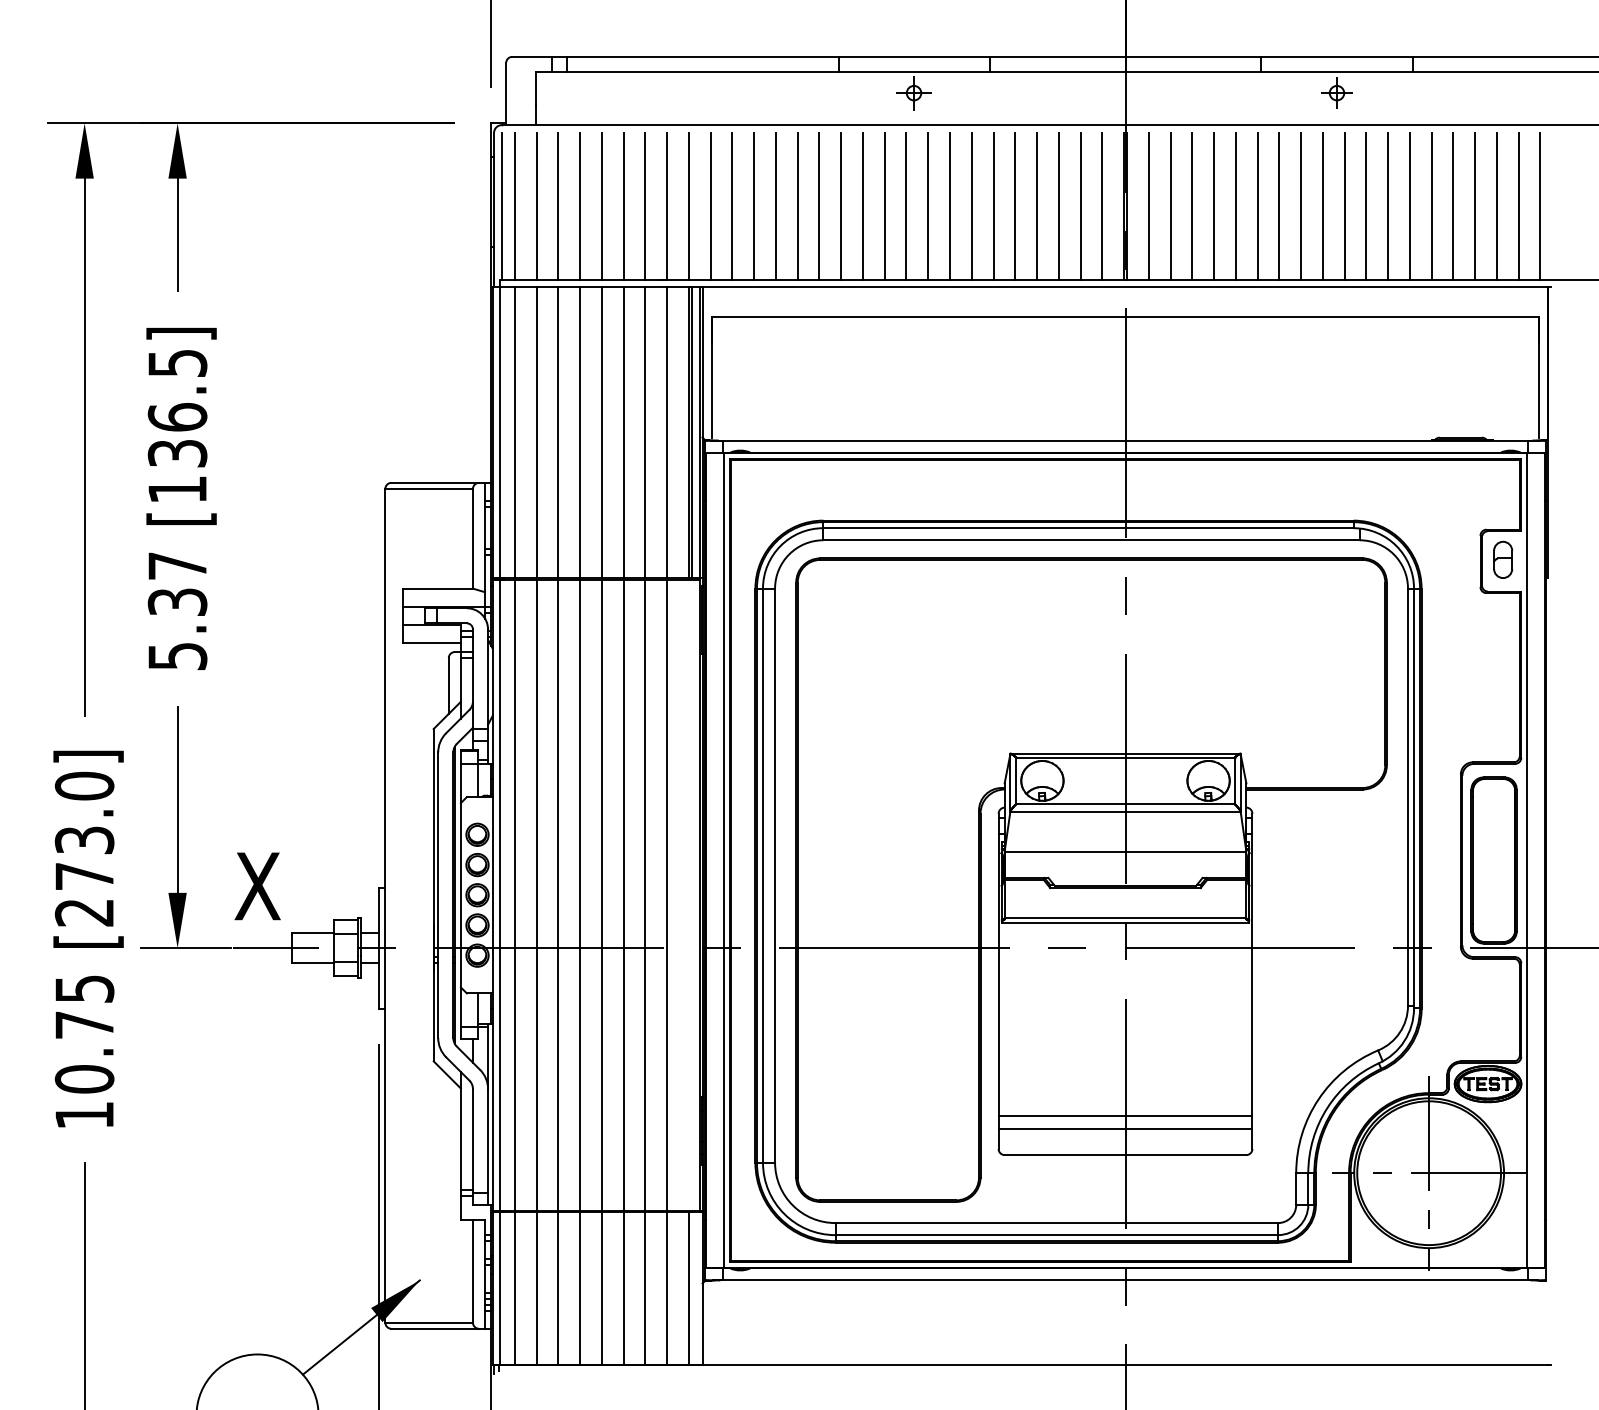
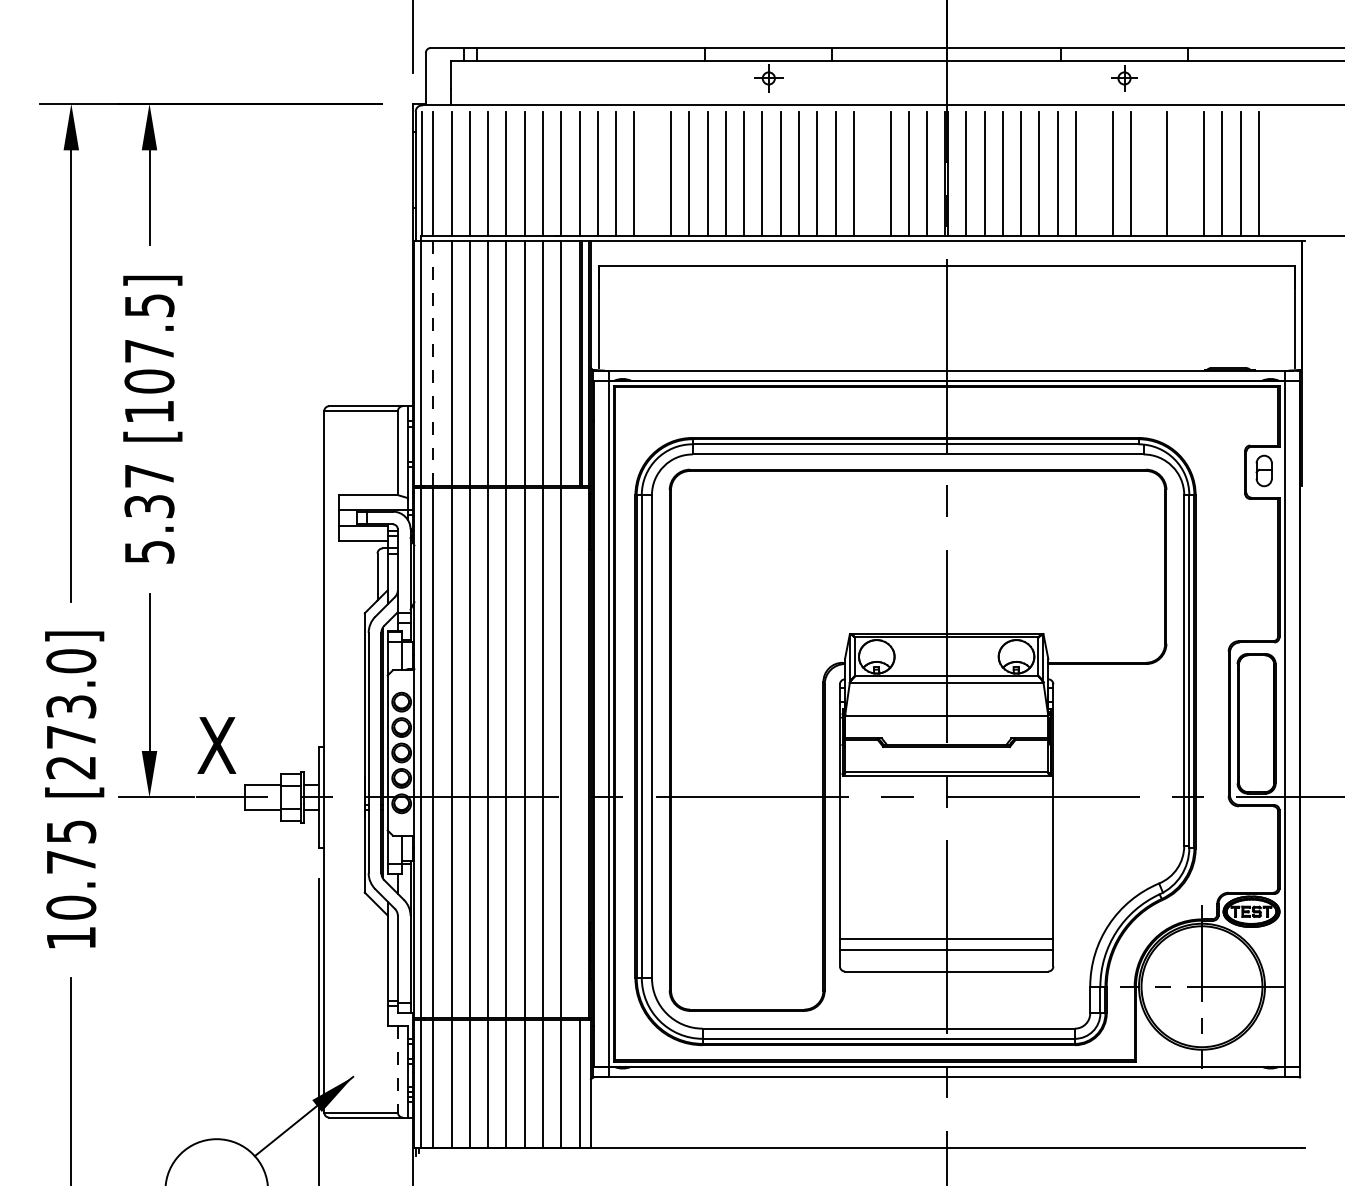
line: (775, 206) -> (652, 173), removed
line: (1037, 206) -> (872, 173), removed
line: (1301, 206) -> (1094, 173), removed
line: (1366, 206) -> (1149, 173), removed
line: (1409, 206) -> (1185, 173), removed
line: (1518, 206) -> (1277, 173), removed
line: (1540, 206) -> (1295, 173), removed
line: (515, 432) -> (433, 363), solid -> dashed
text: (177, 435) -> (149, 366), [136.5] -> [107.5]
line: (472, 1271) -> (397, 1069), solid -> dashed

